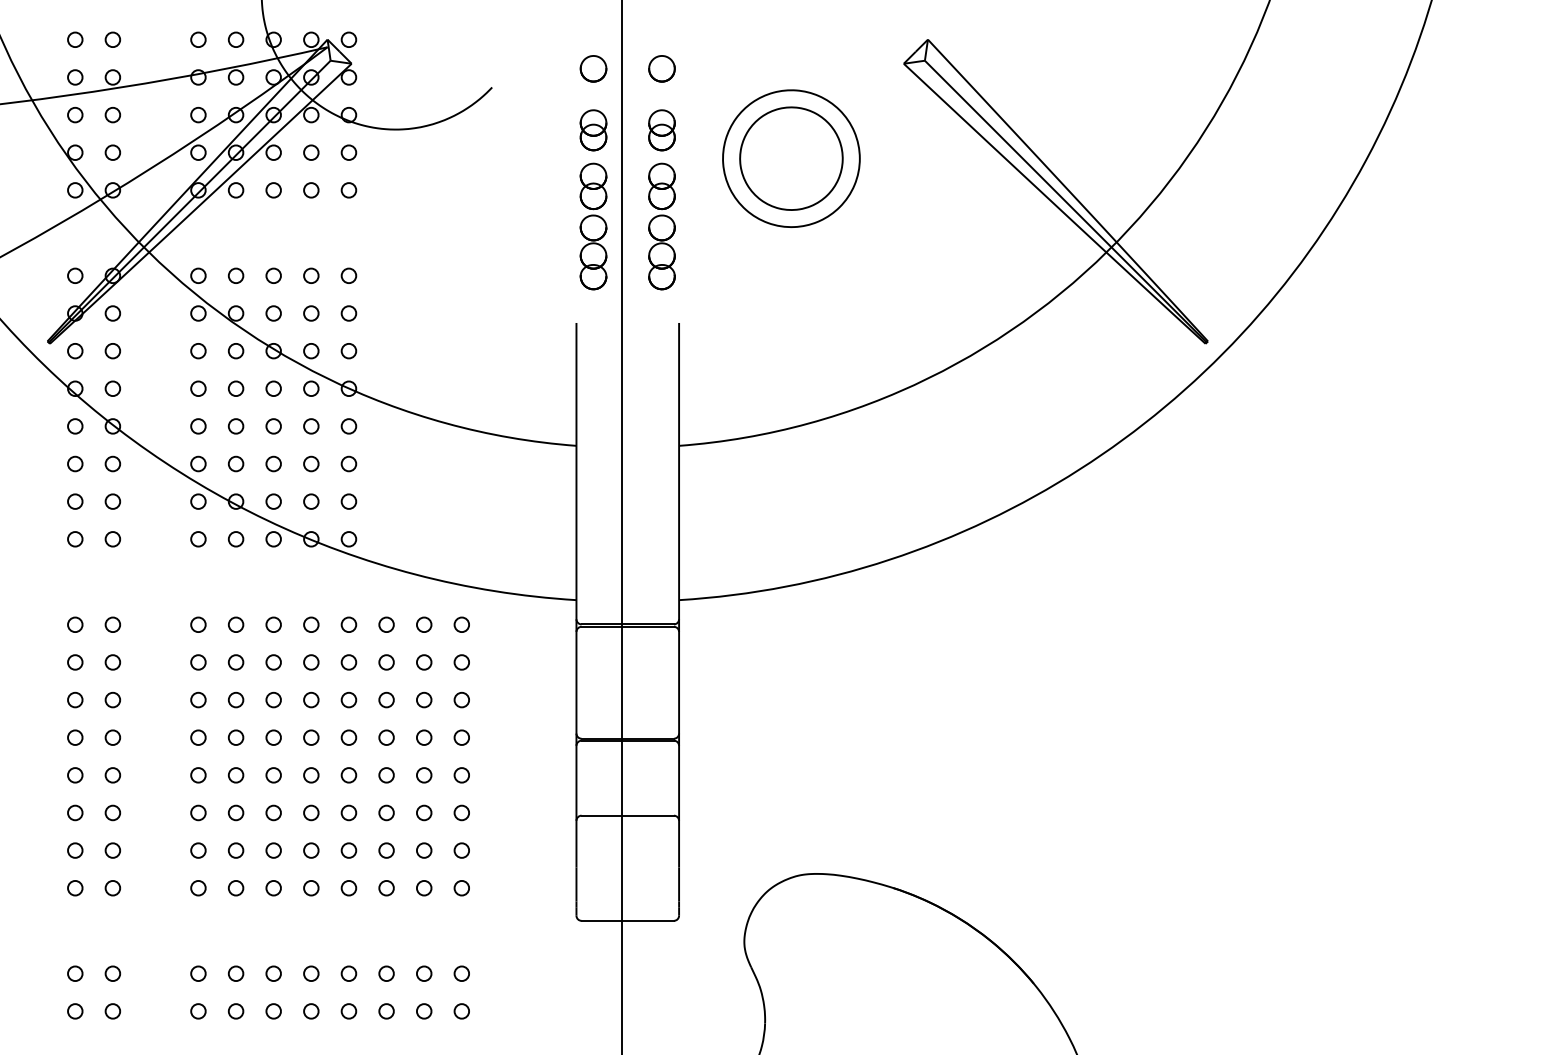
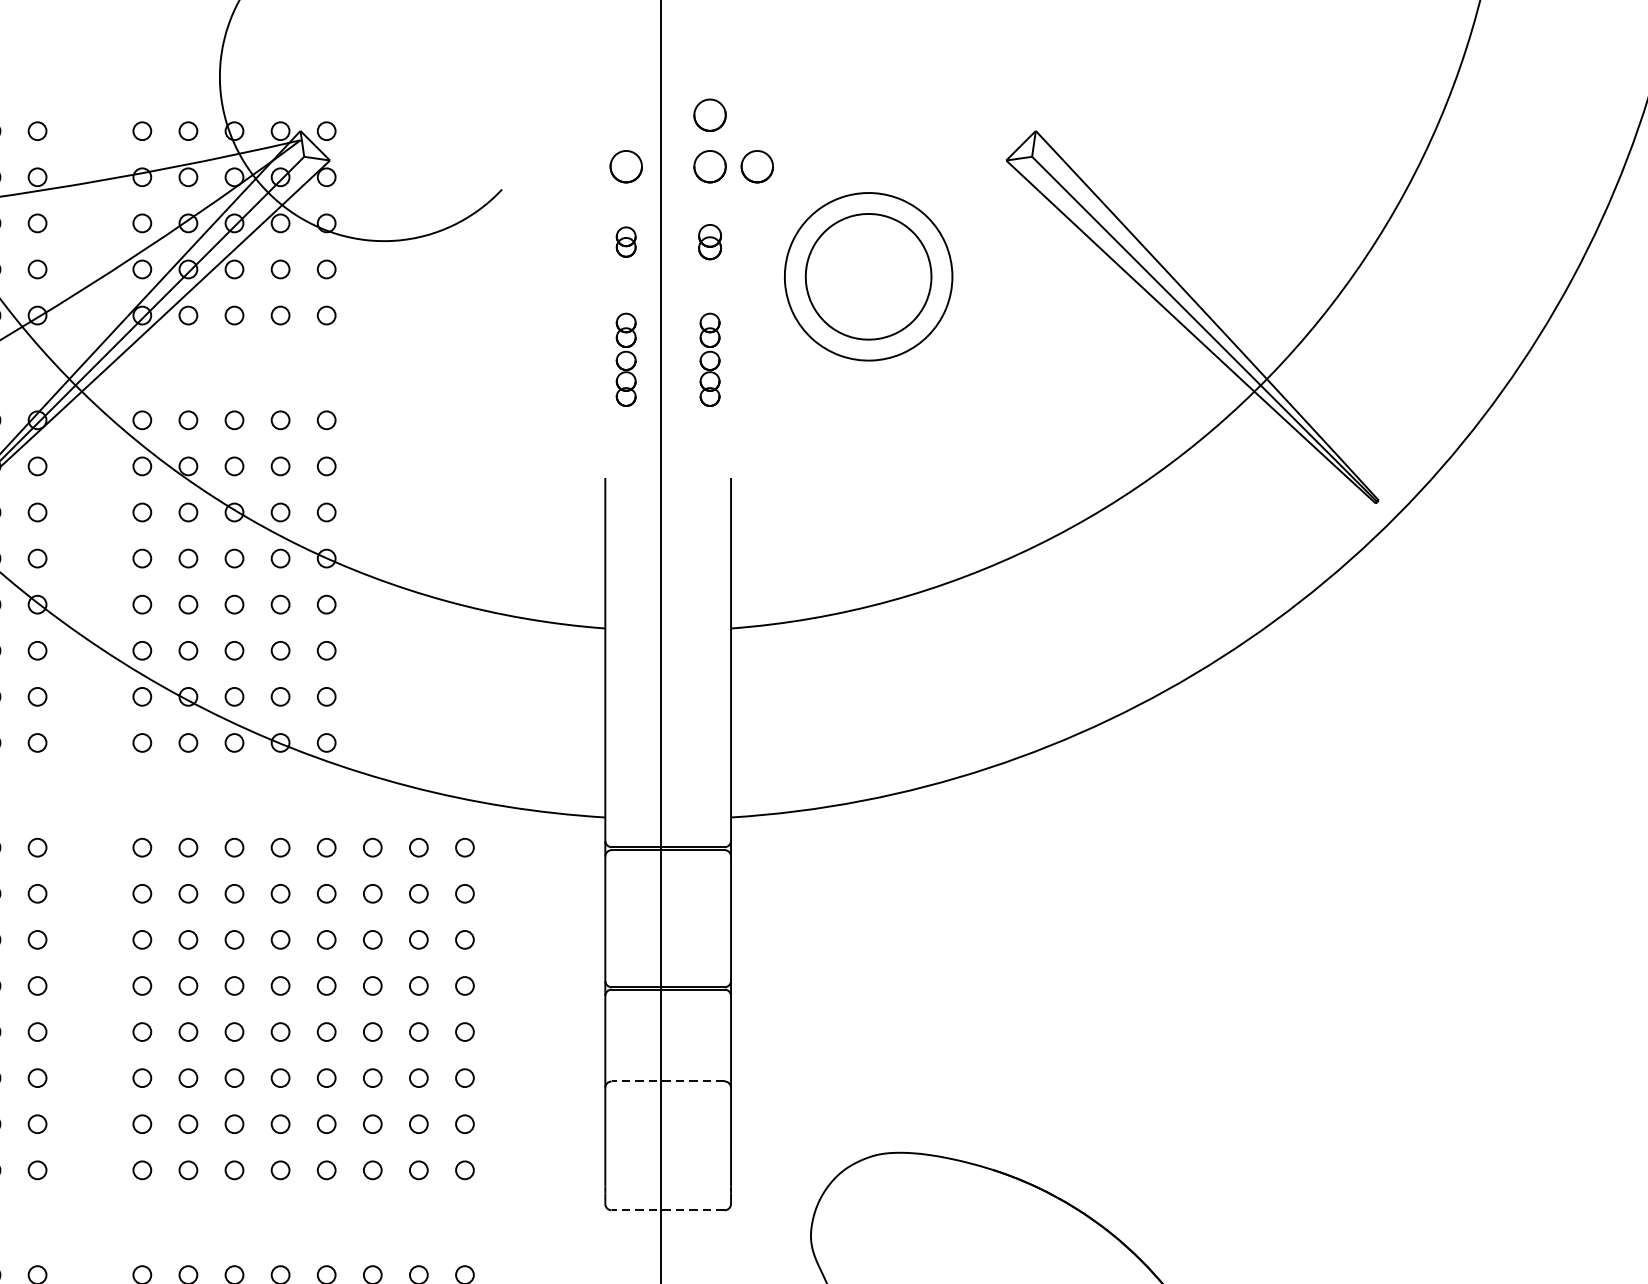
part: (661, 26) -> (709, 114), added
part: (700, 68) -> (757, 166), added
part: (593, 130) -> (626, 242), size x0.6
part: (661, 130) -> (709, 242), size x0.7
part: (593, 226) -> (626, 359), size x0.6
part: (661, 226) -> (709, 359), size x0.6
line: (627, 815) -> (667, 1081), solid -> dashed
line: (627, 920) -> (667, 1209), solid -> dashed

